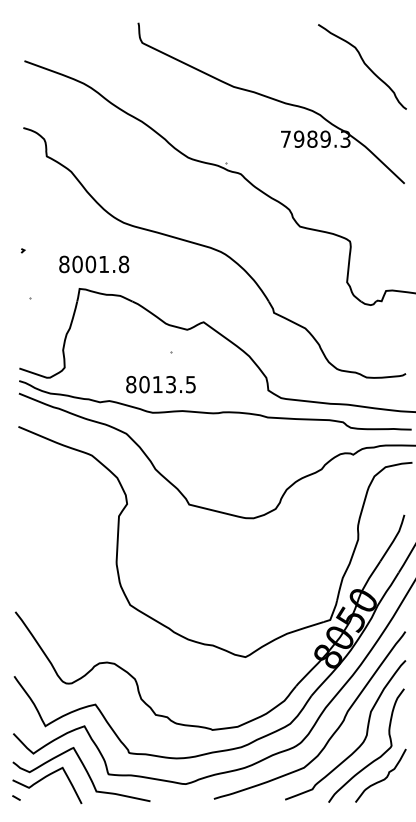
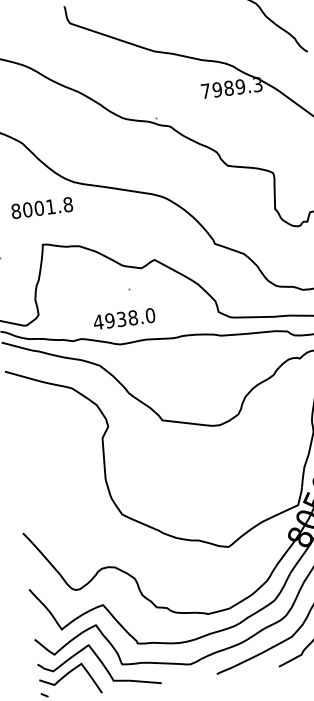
text: (94, 264) -> (42, 208), moved
text: (160, 384) -> (123, 318), 8013.5 -> 4938.0

